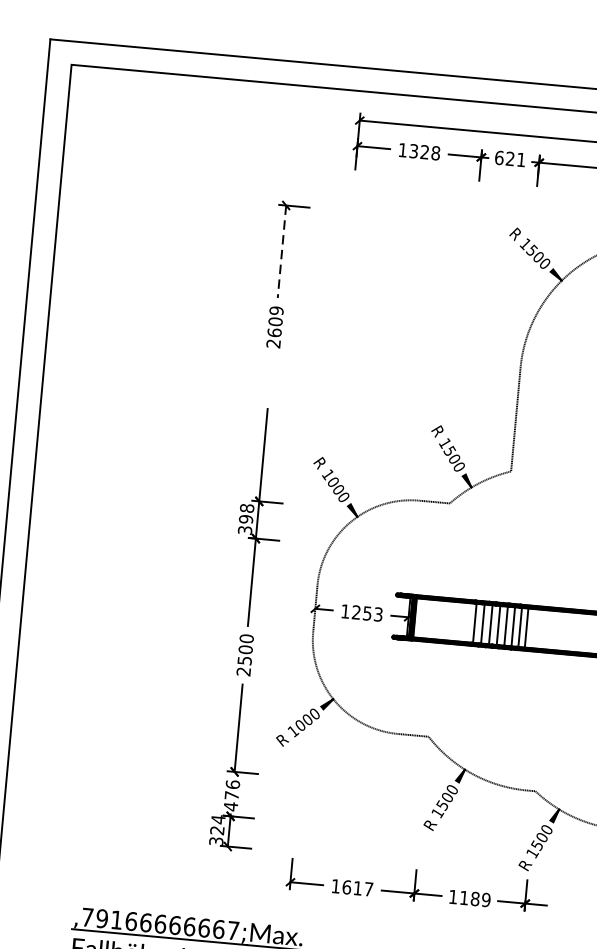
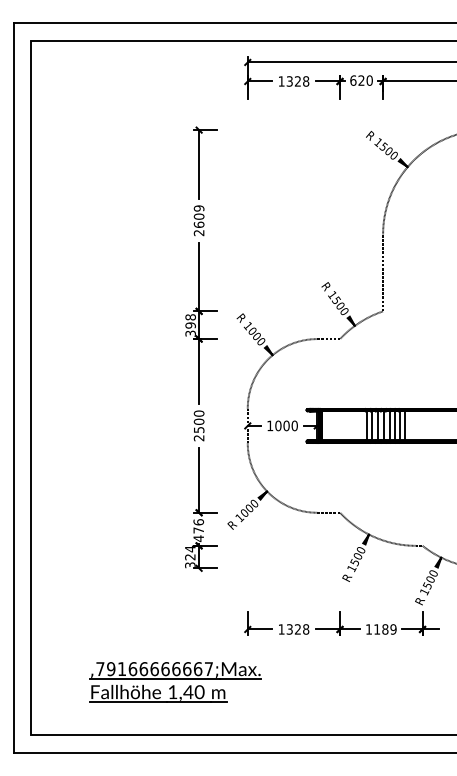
text: (521, 159) -> (369, 80), 621 -> 620
line: (282, 253) -> (199, 165), dashed -> solid
text: (367, 612) -> (286, 425), 1253 -> 1000
part: (250, 629) -> (201, 406), moved
text: (357, 888) -> (297, 629), 1617 -> 1328

